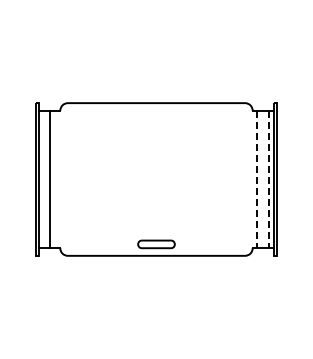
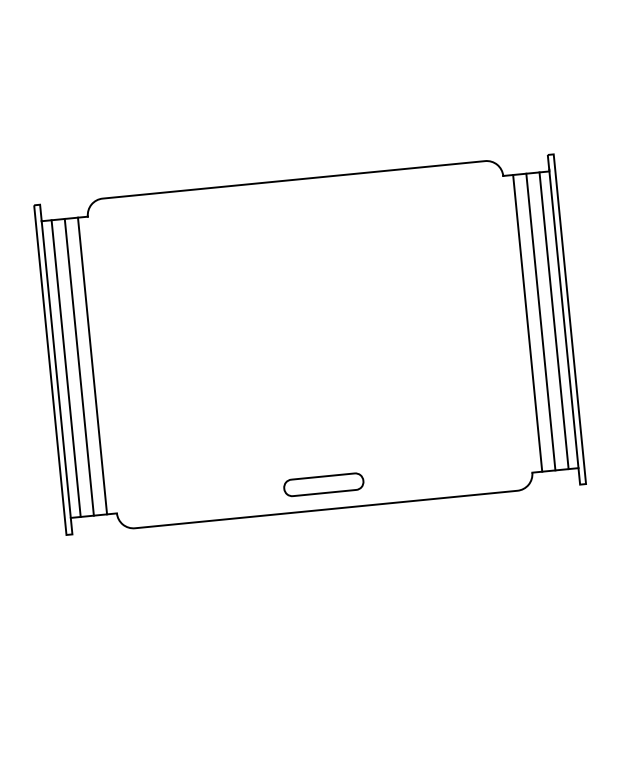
line: (43, 179) -> (66, 368), added
line: (55, 179) -> (92, 366), added
line: (257, 179) -> (528, 323), dashed -> solid
line: (263, 179) -> (541, 322), added
line: (269, 179) -> (554, 320), dashed -> solid

